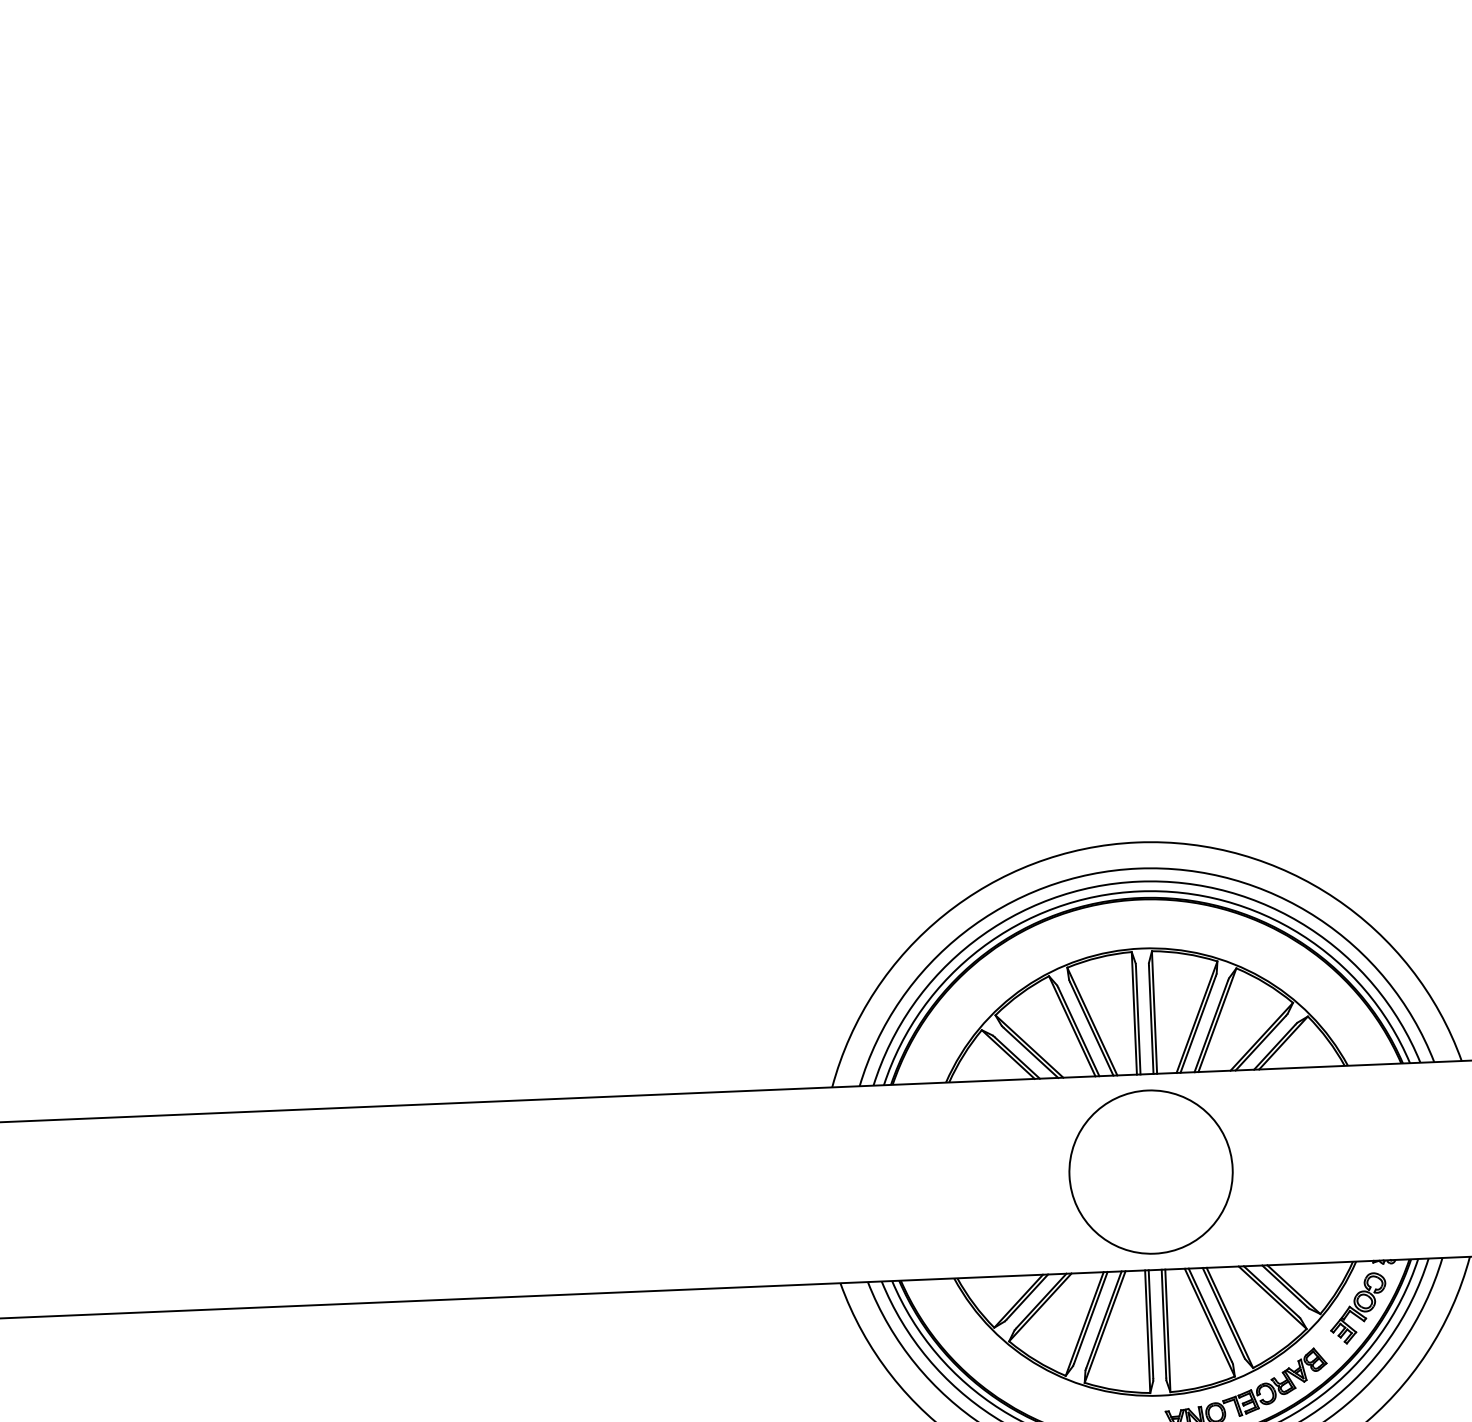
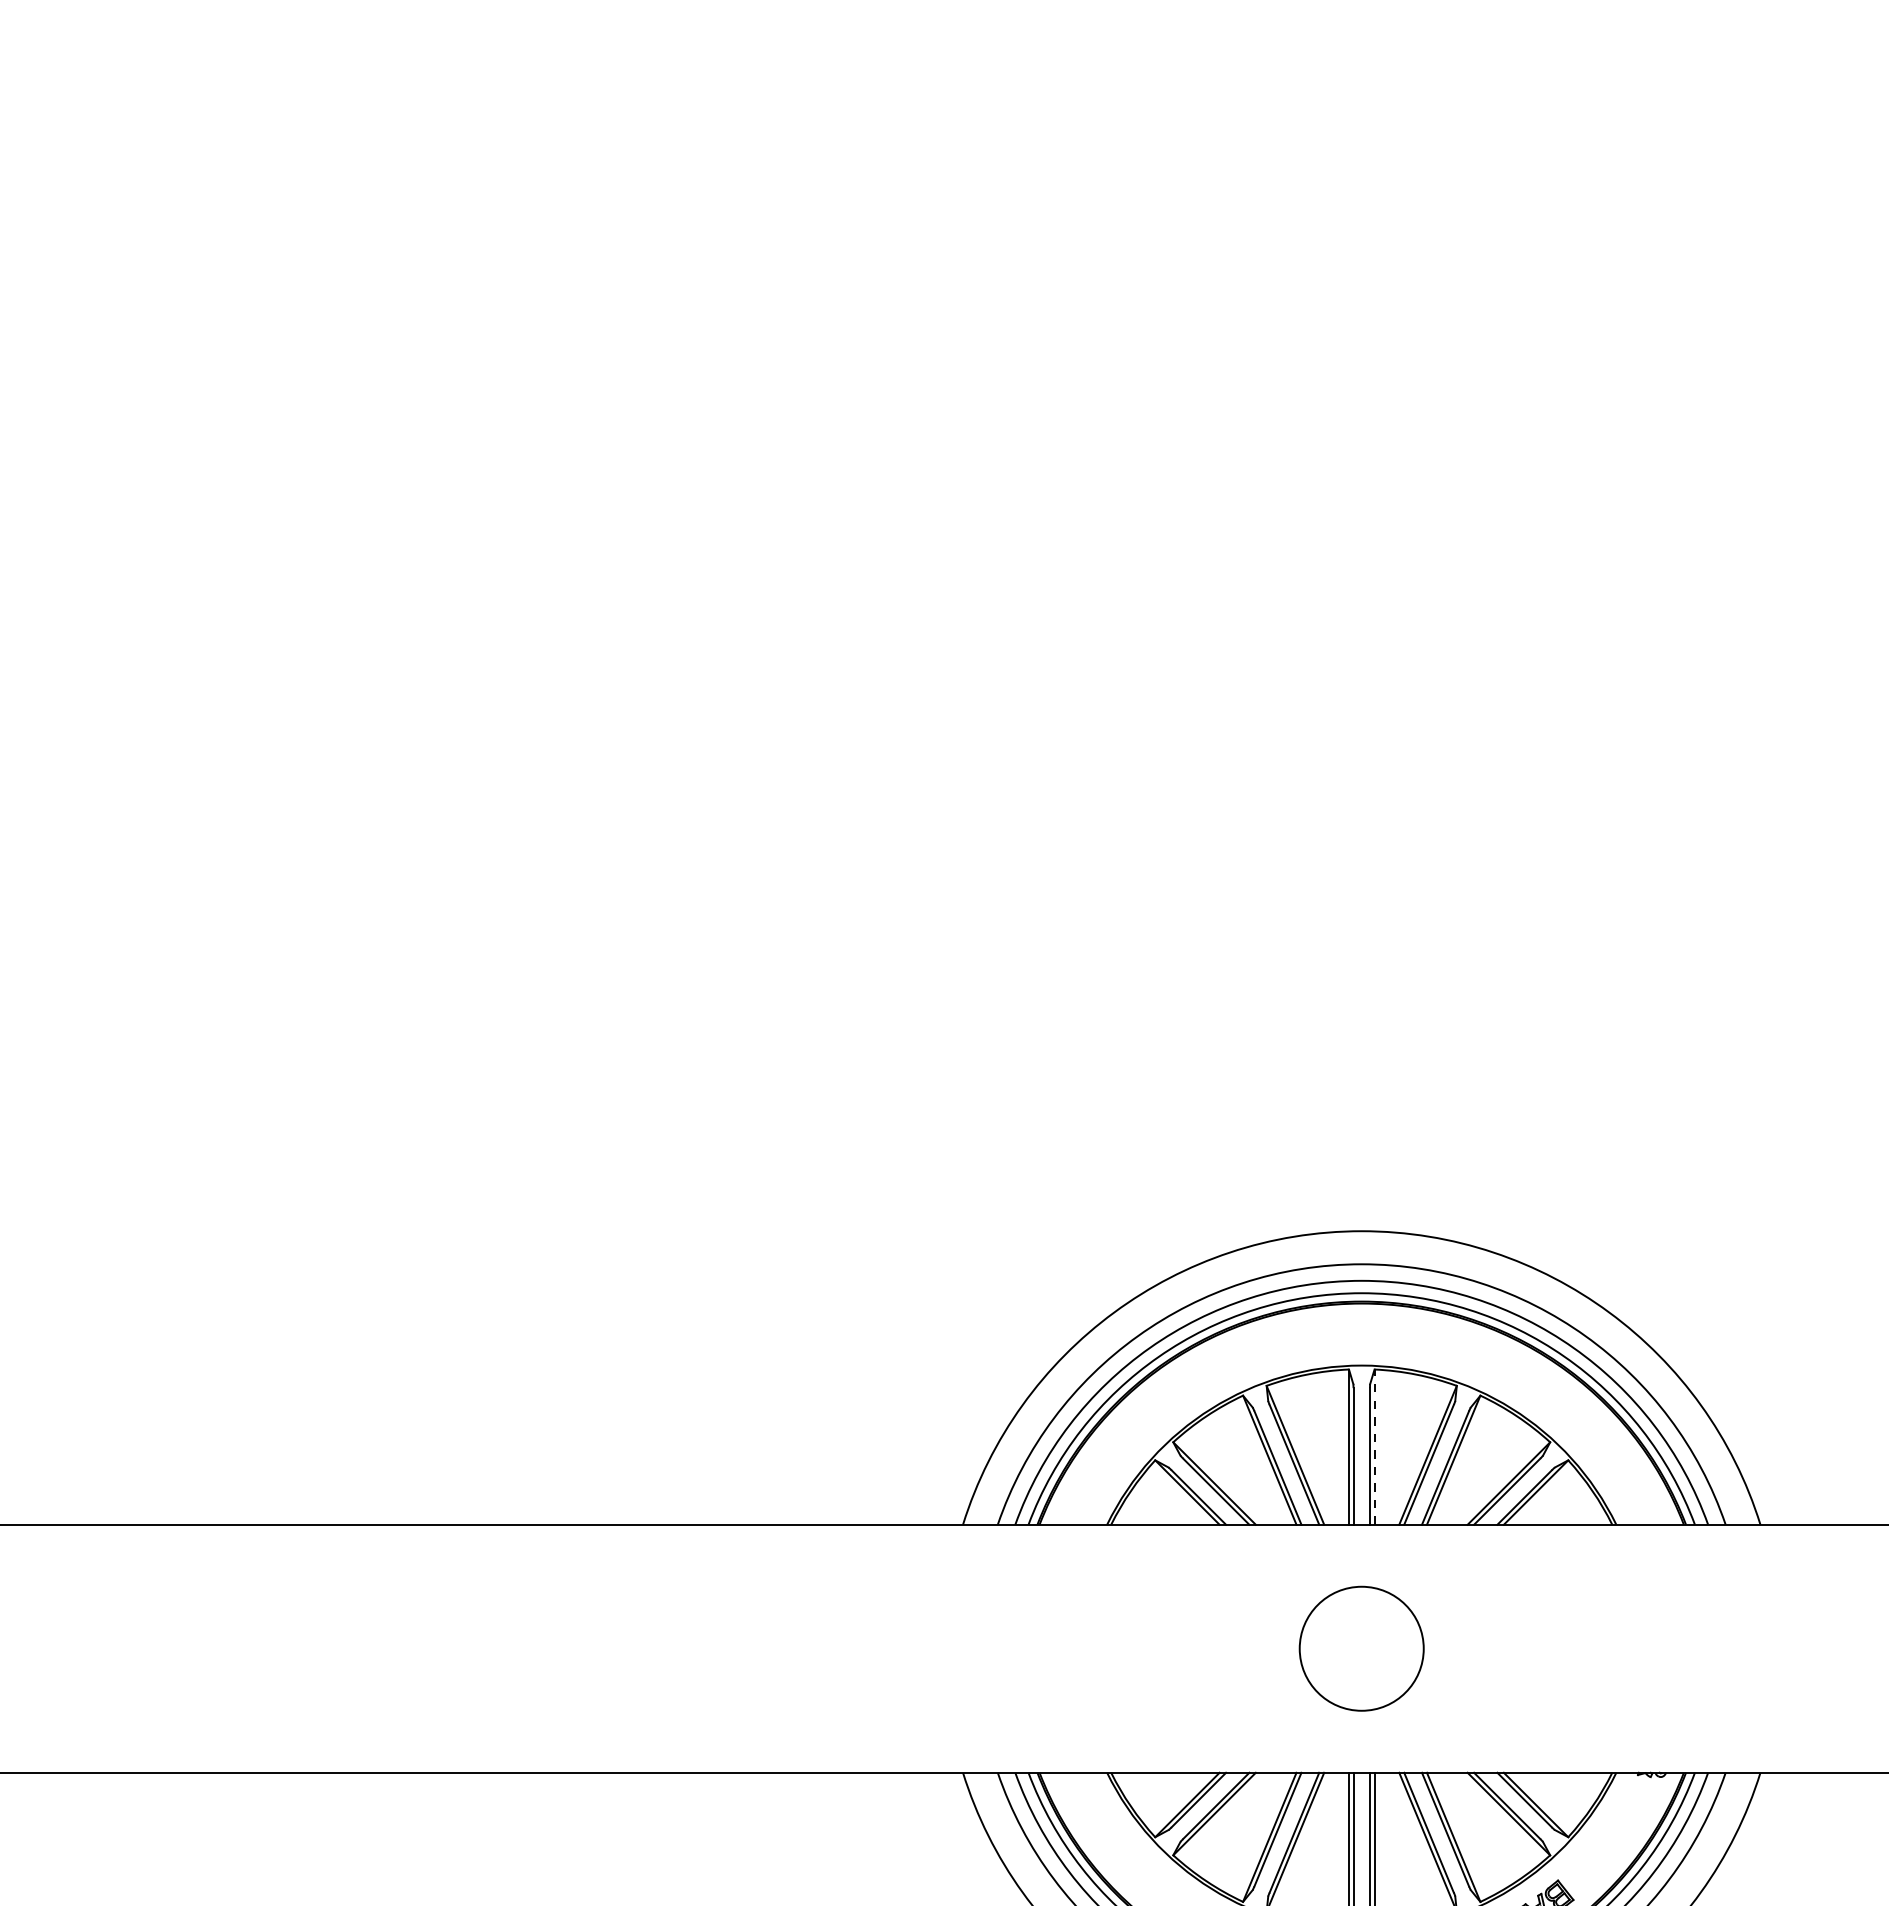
line: (1154, 1012) -> (1374, 1447), solid -> dashed
circle: (1150, 1171) -> (1361, 1648), size x0.6
part: (1358, 1307) -> (1616, 1831), removed

